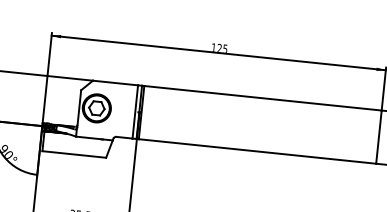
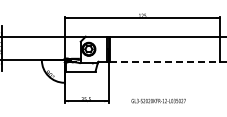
line: (258, 151) -> (165, 61), solid -> dashed

